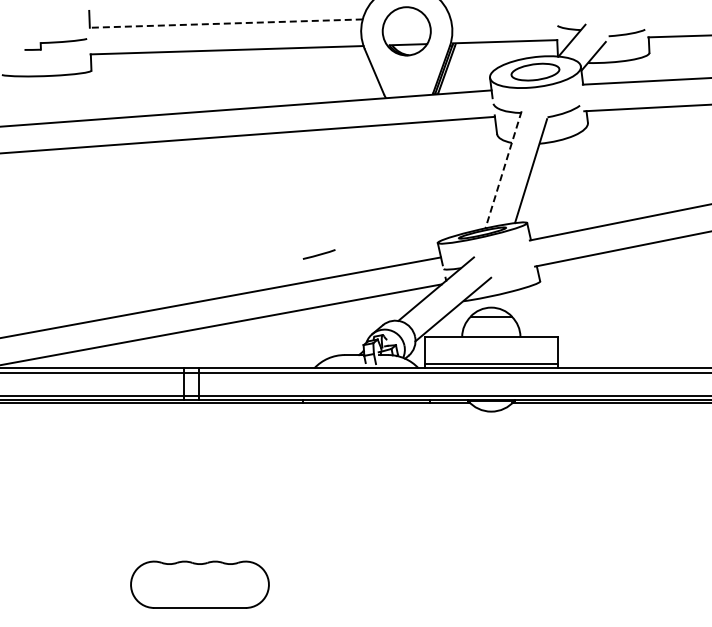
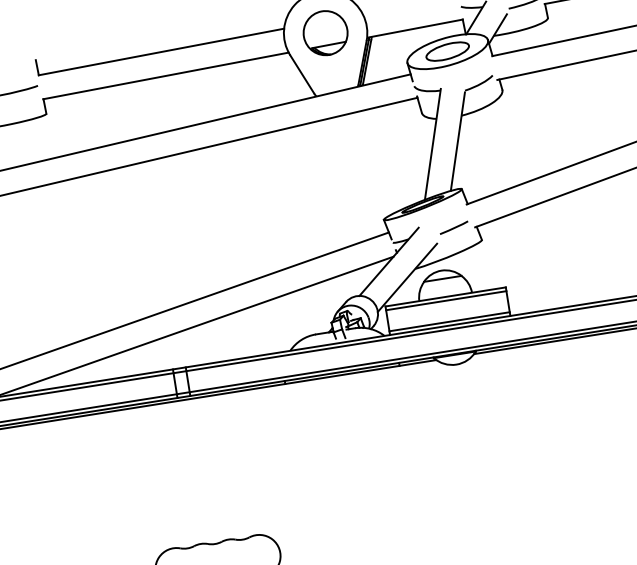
line: (226, 23) -> (161, 51), dashed -> solid
line: (503, 170) -> (432, 145), dashed -> solid
line: (318, 254) -> (453, 227), moved
line: (490, 340) -> (445, 300), added

